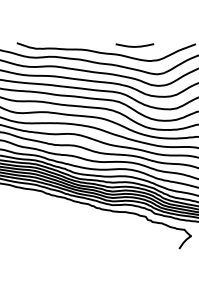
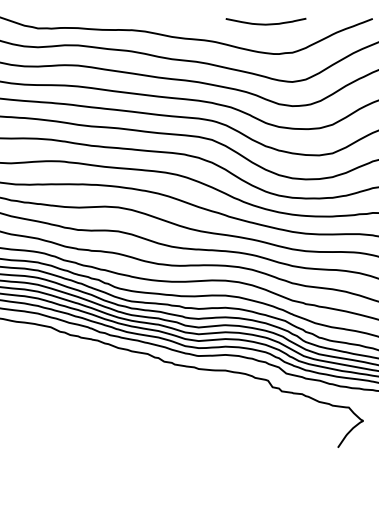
curve: (134, 46) -> (265, 23), moved

